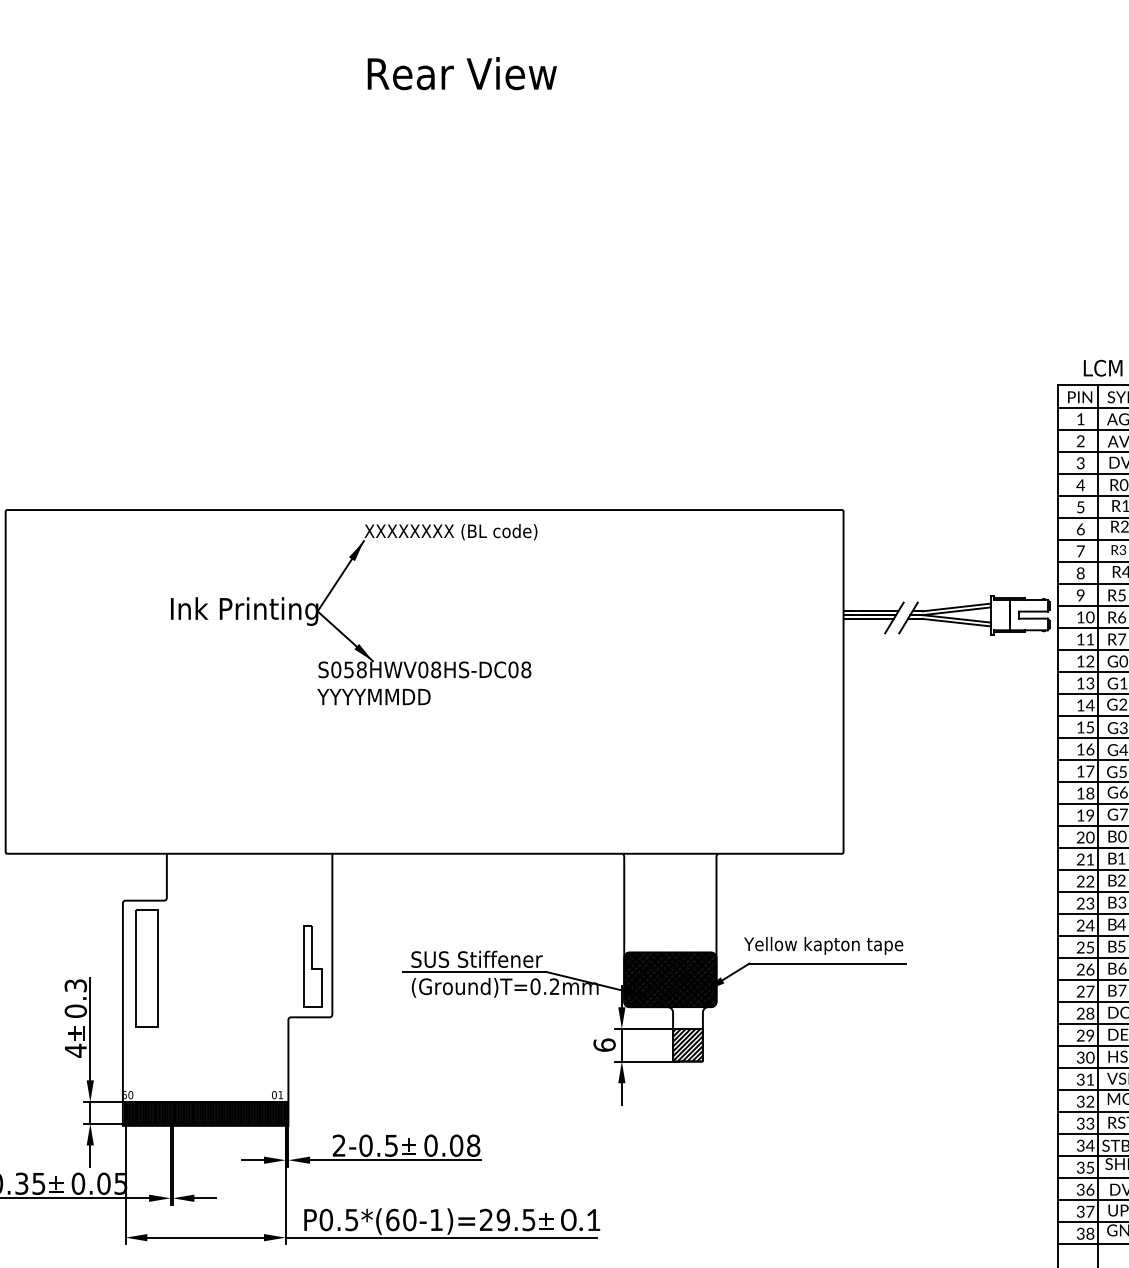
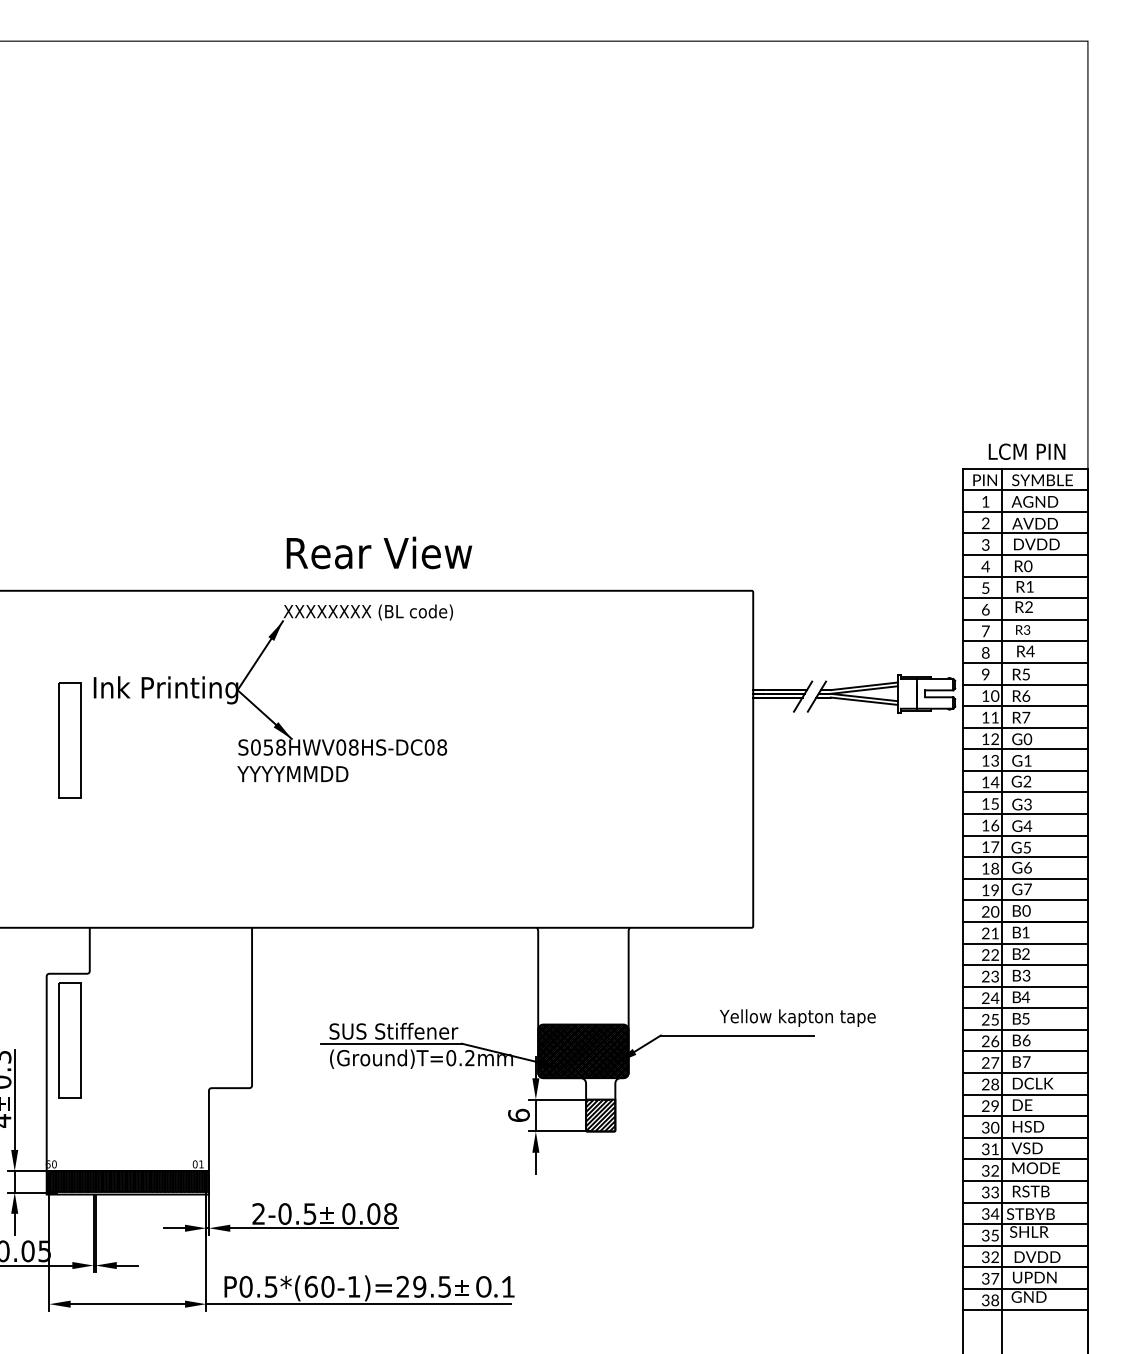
text: (462, 73) -> (379, 552), moved
part: (146, 662) -> (69, 740), added
text: (823, 945) -> (797, 1017), moved
part: (312, 966) -> (232, 1038), removed
text: (1090, 1190) -> (995, 1257), 36 -> 32

